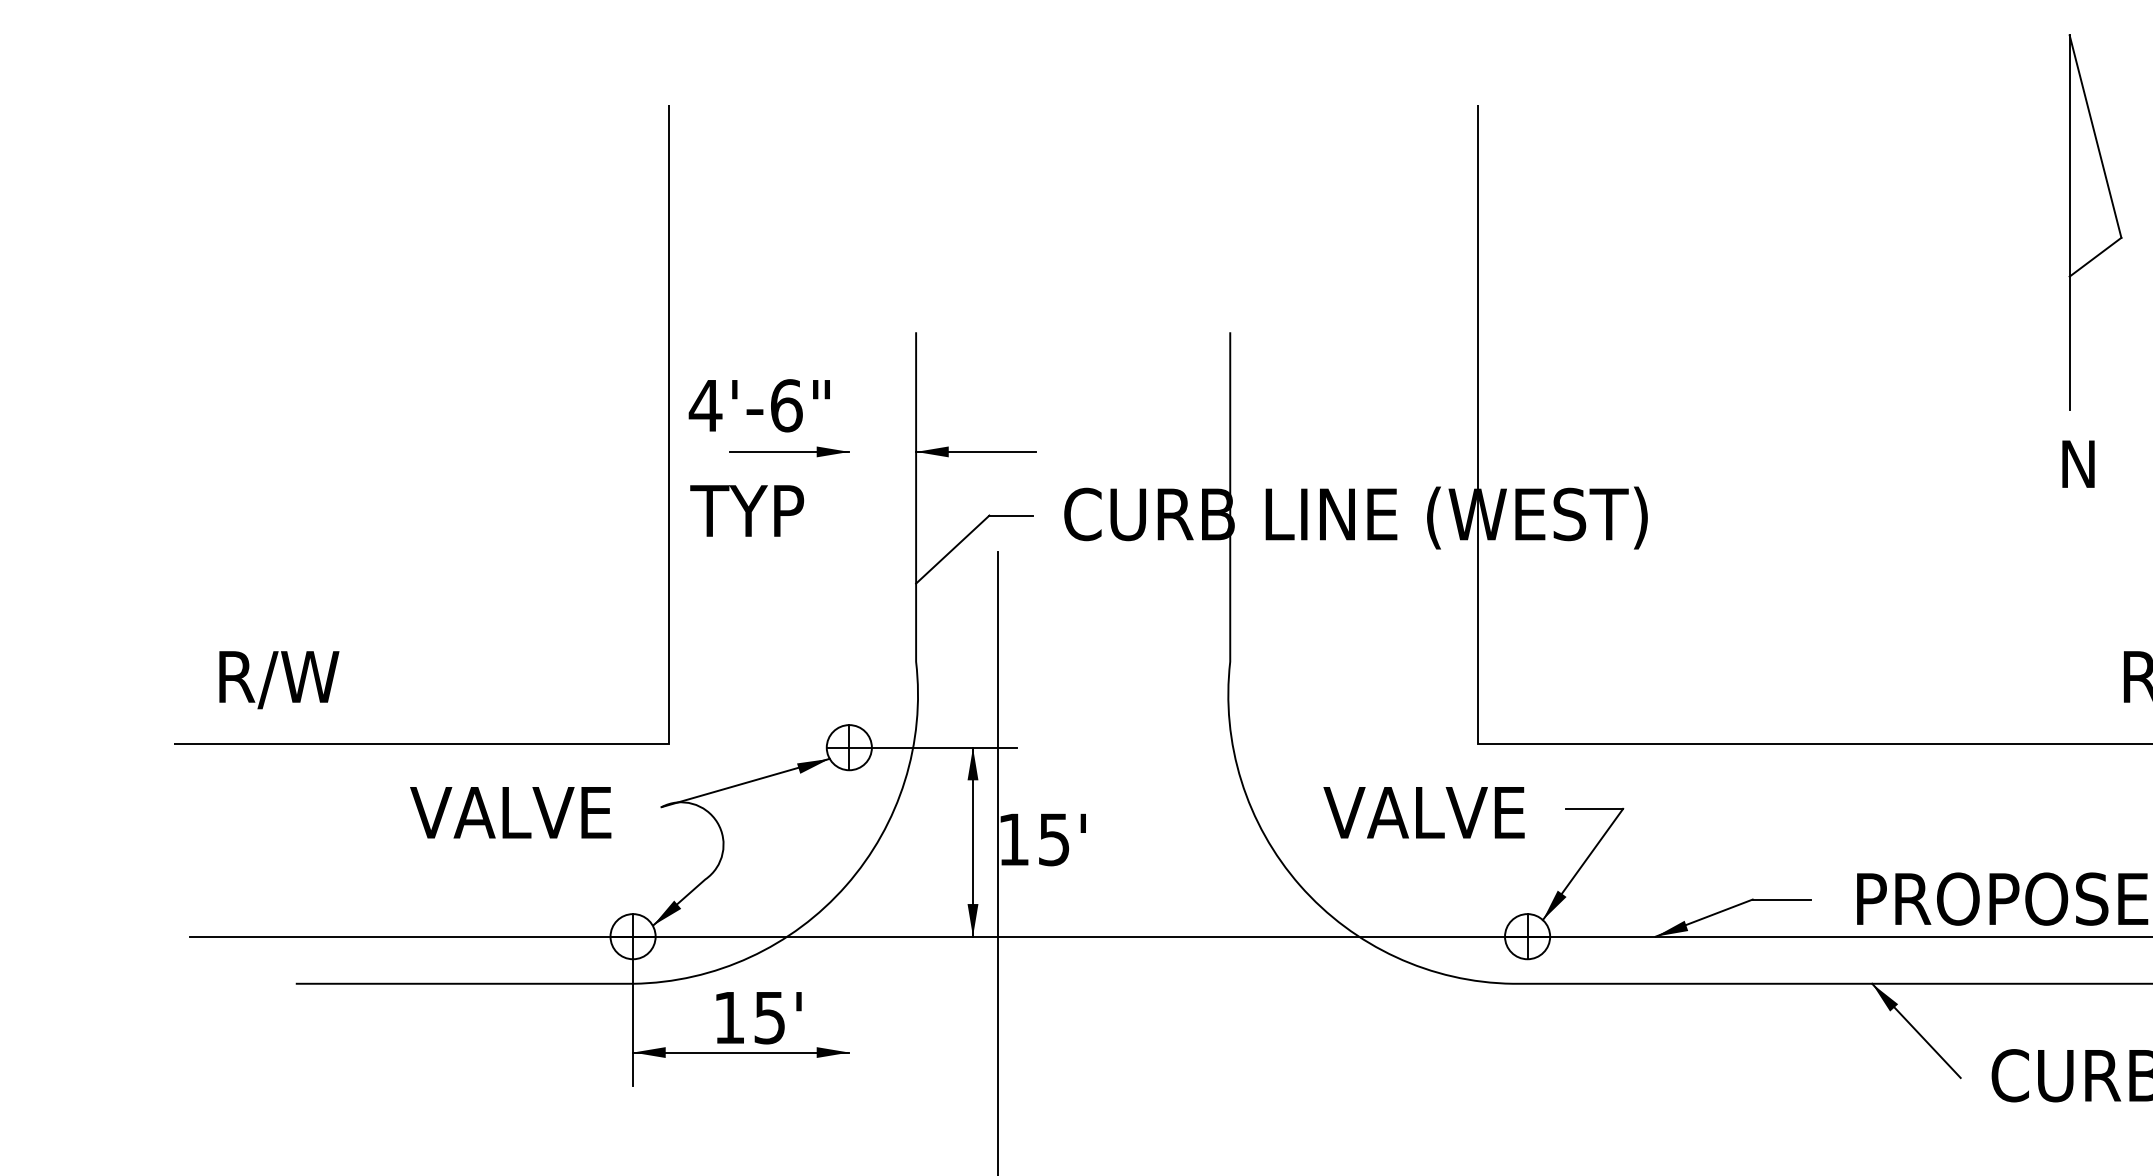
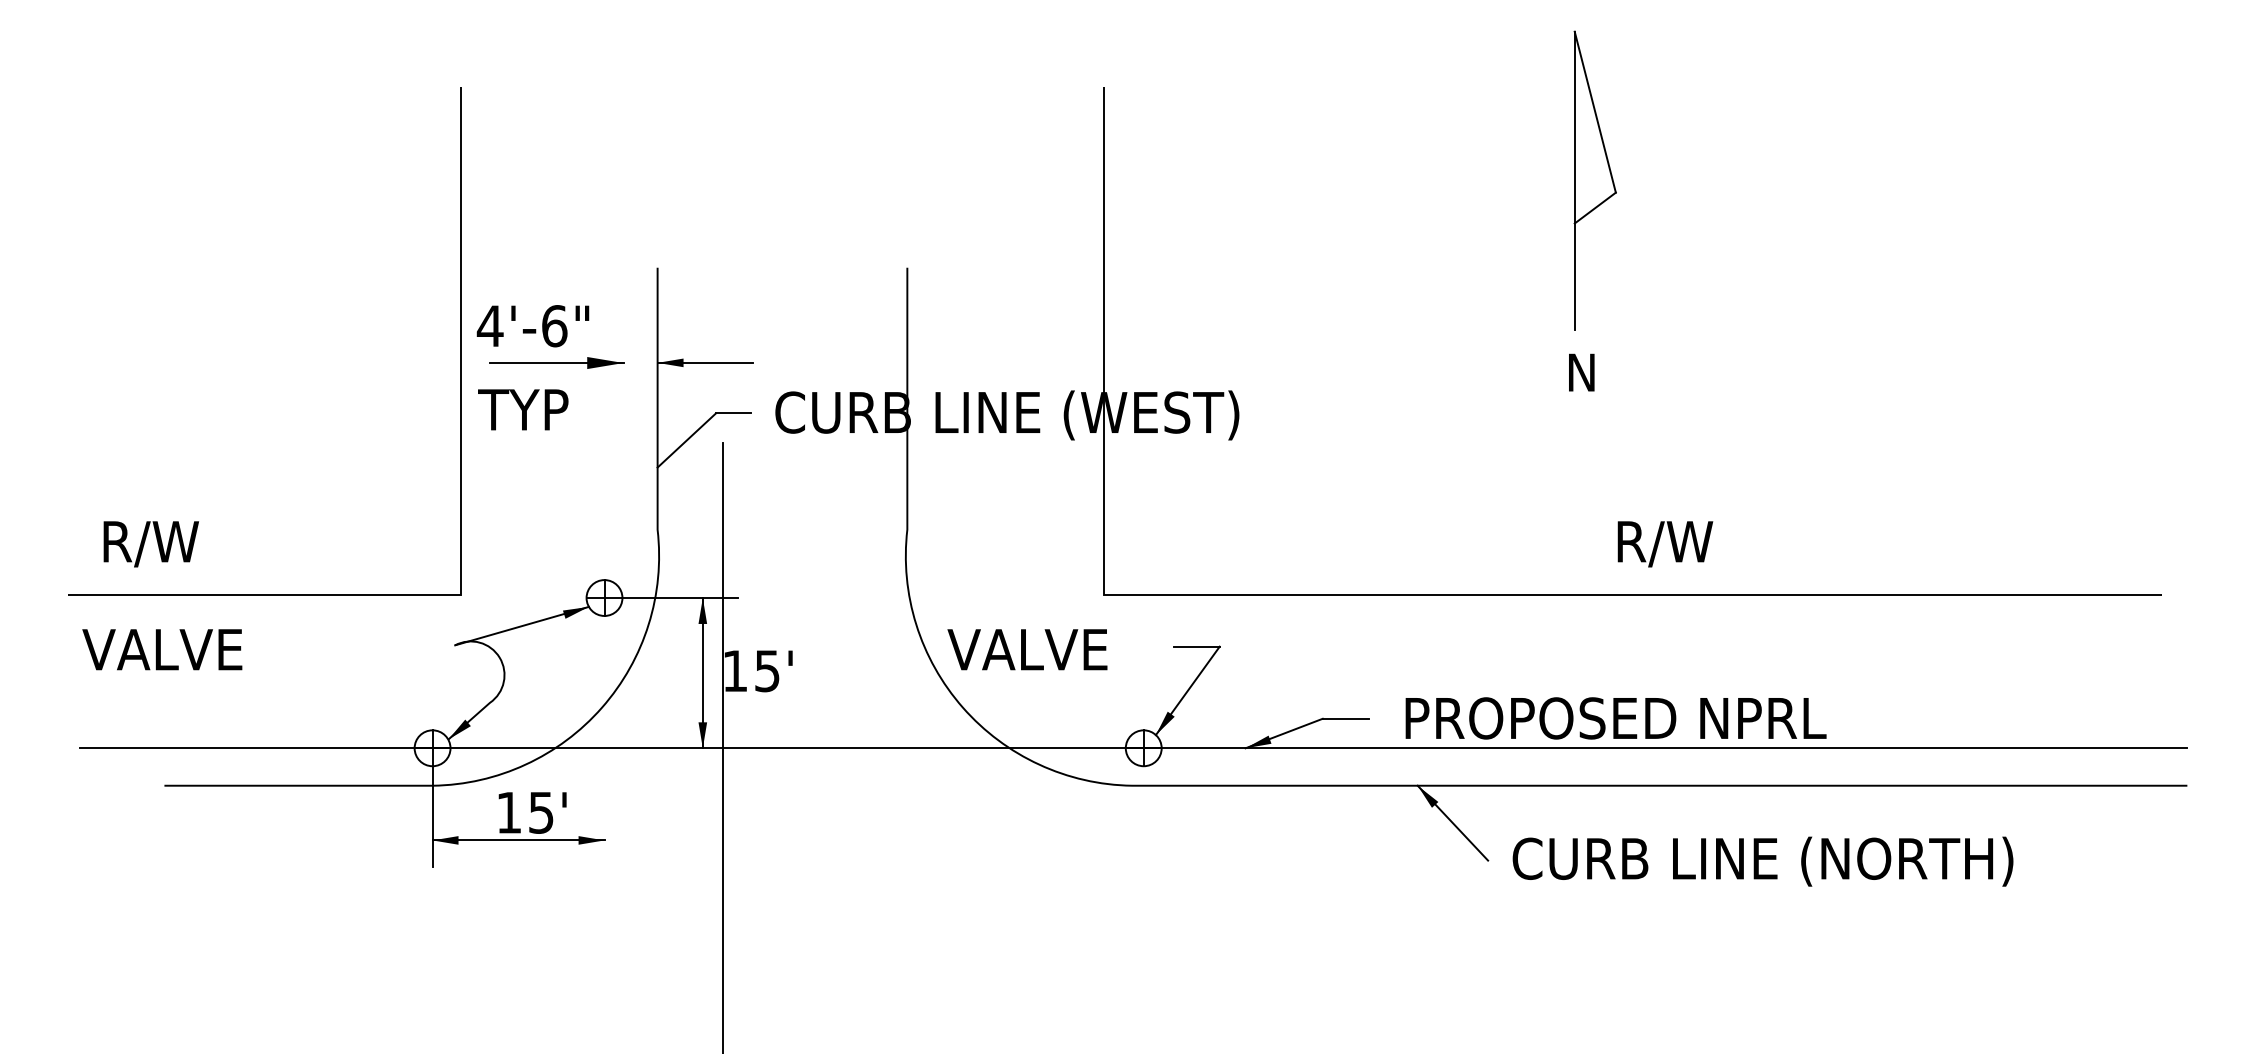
part: (788, 451) -> (556, 362), size x1.4
text: (510, 812) -> (162, 649), moved
text: (1424, 812) -> (1027, 649), moved

